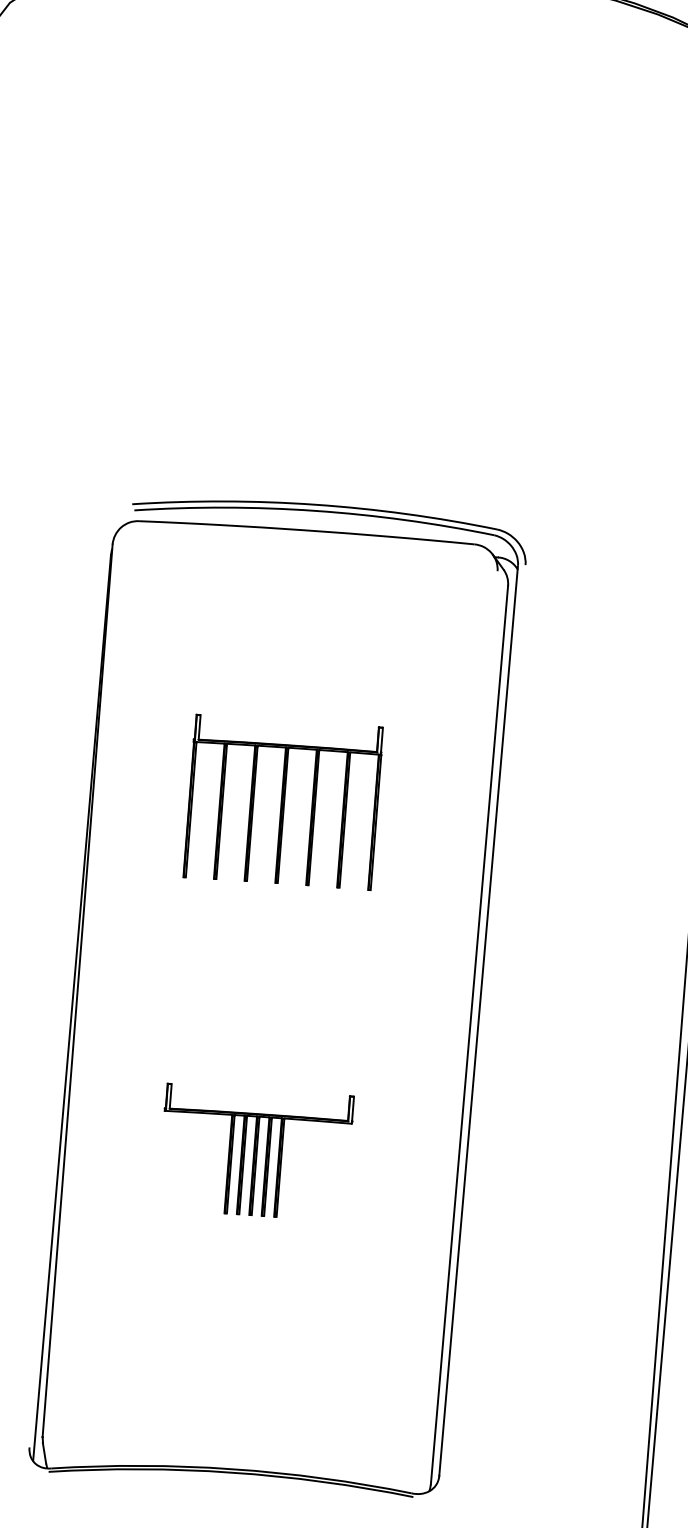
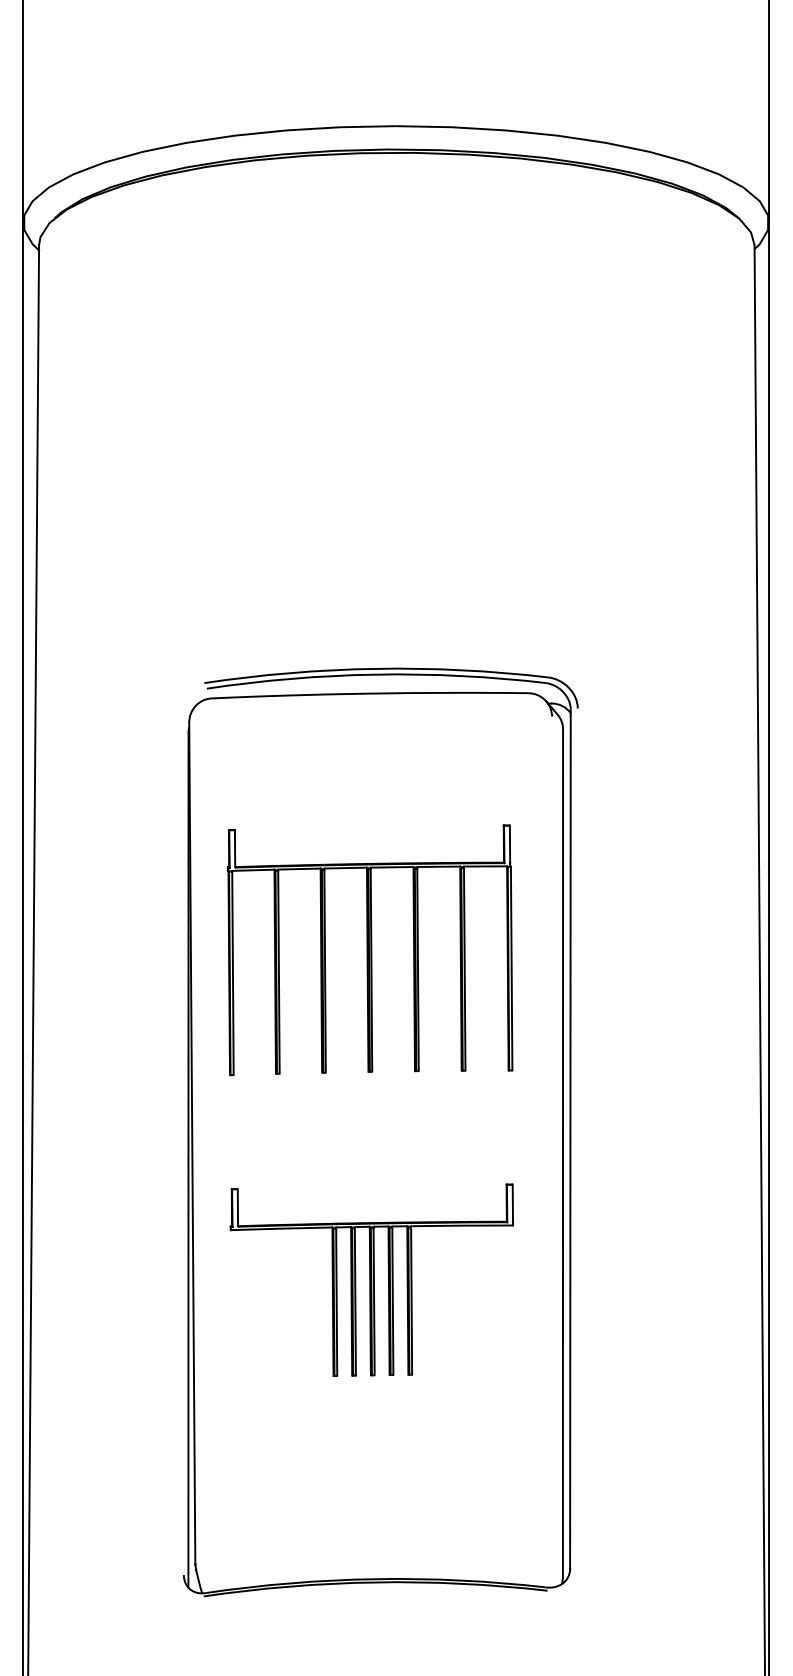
part: (282, 802) -> (369, 950), size x1.6
part: (255, 1151) -> (371, 1279), size x1.6

